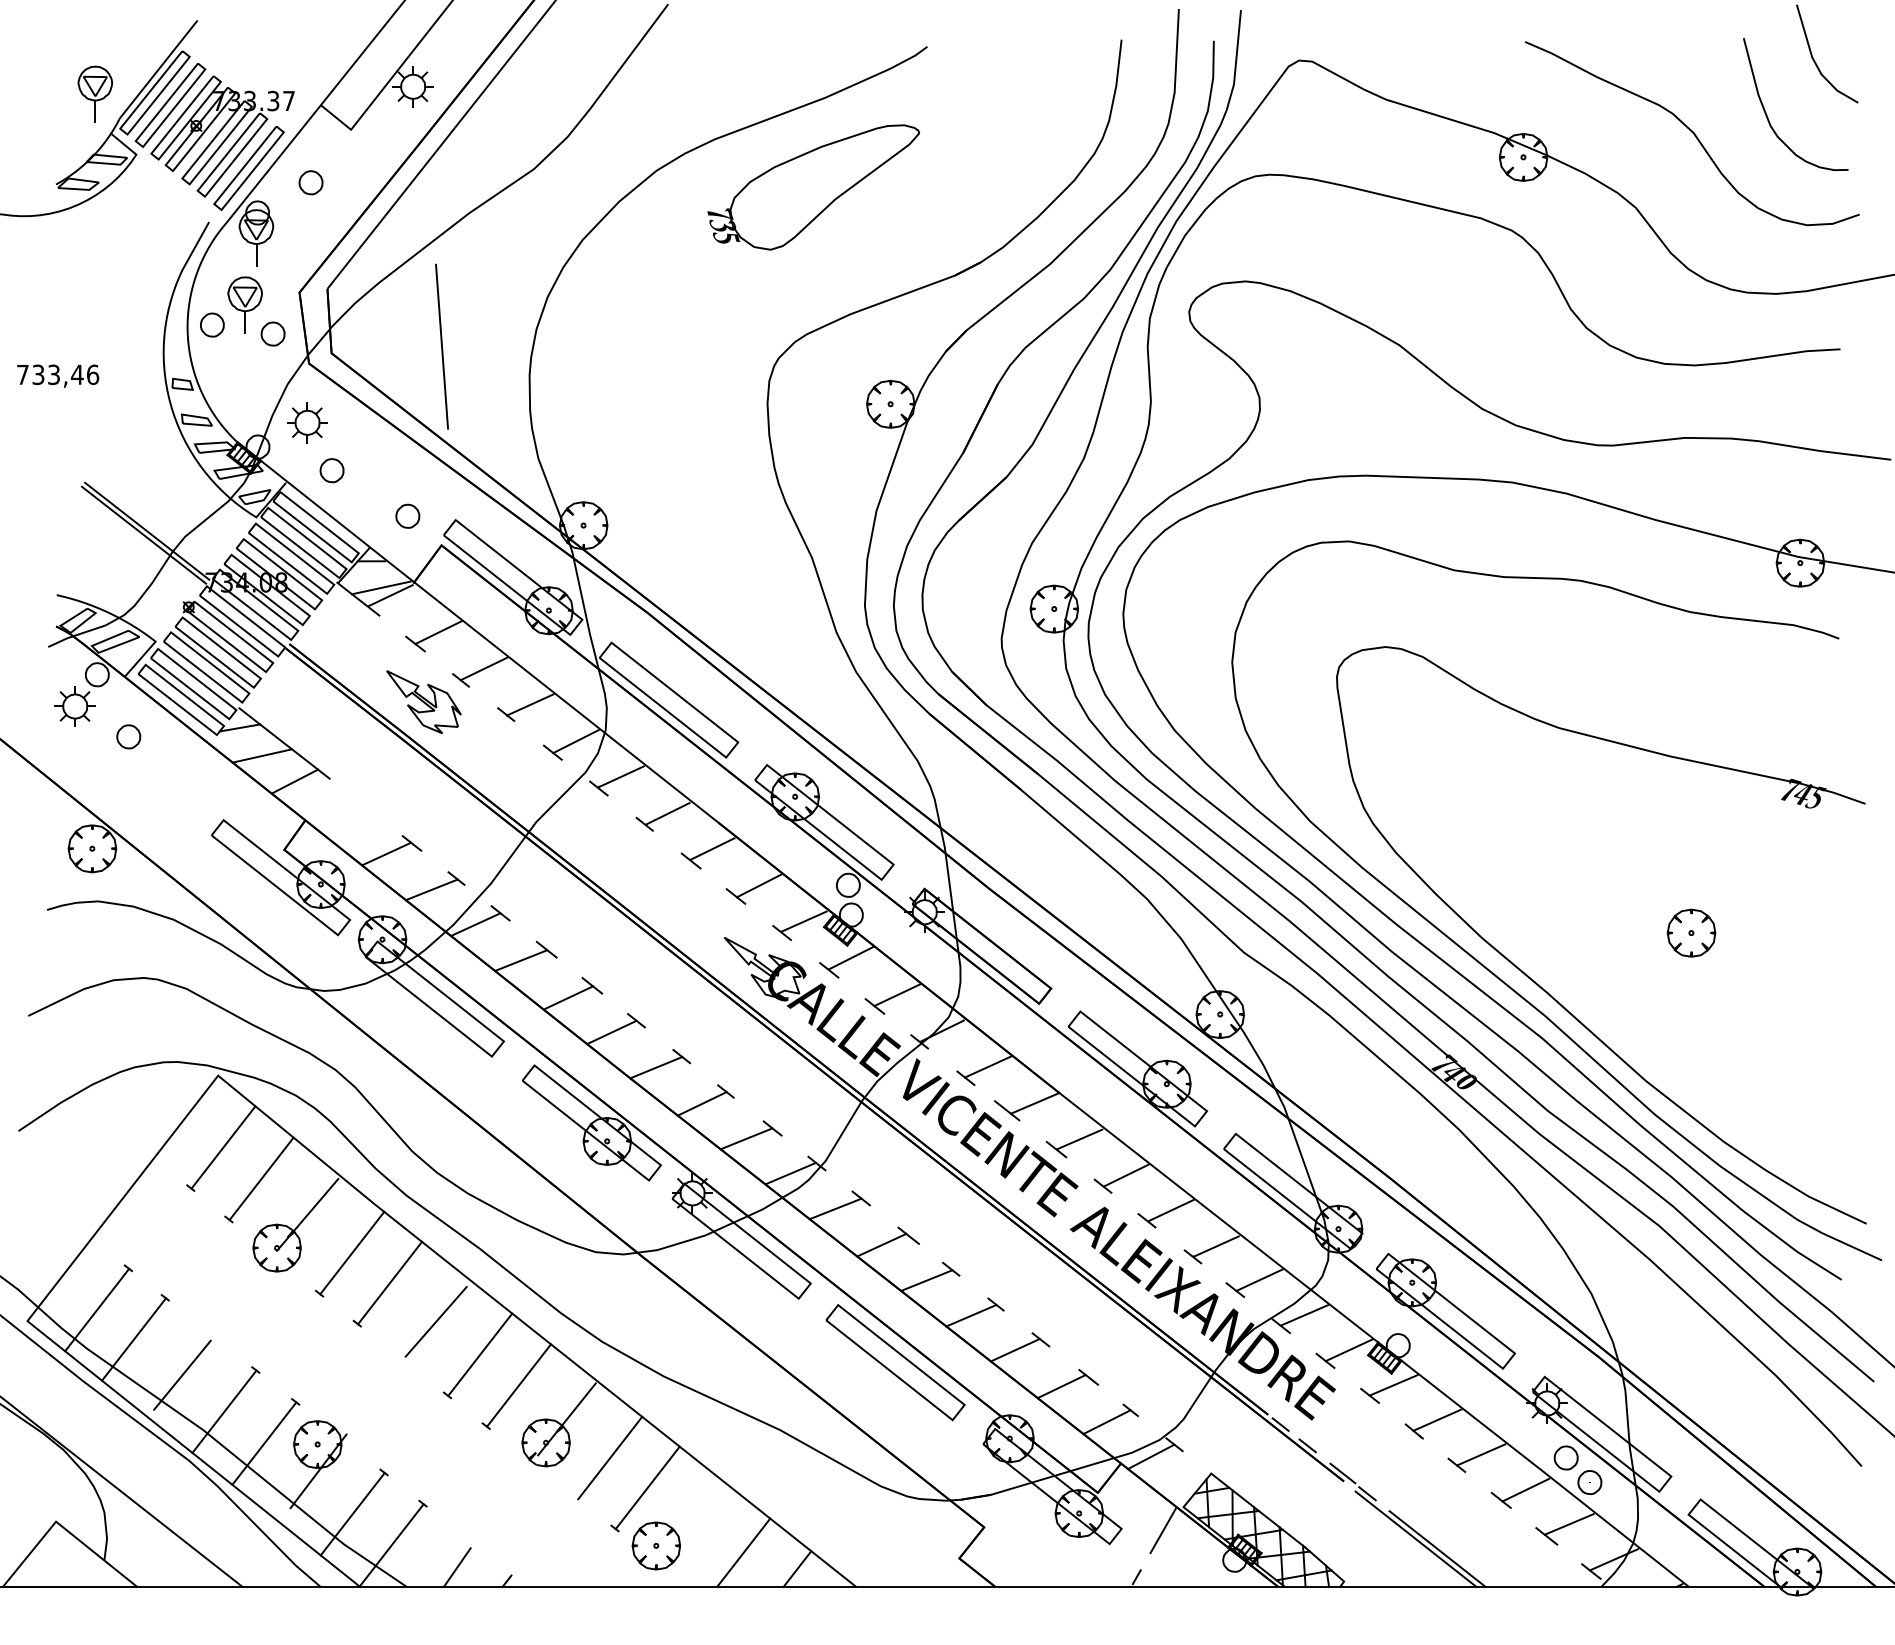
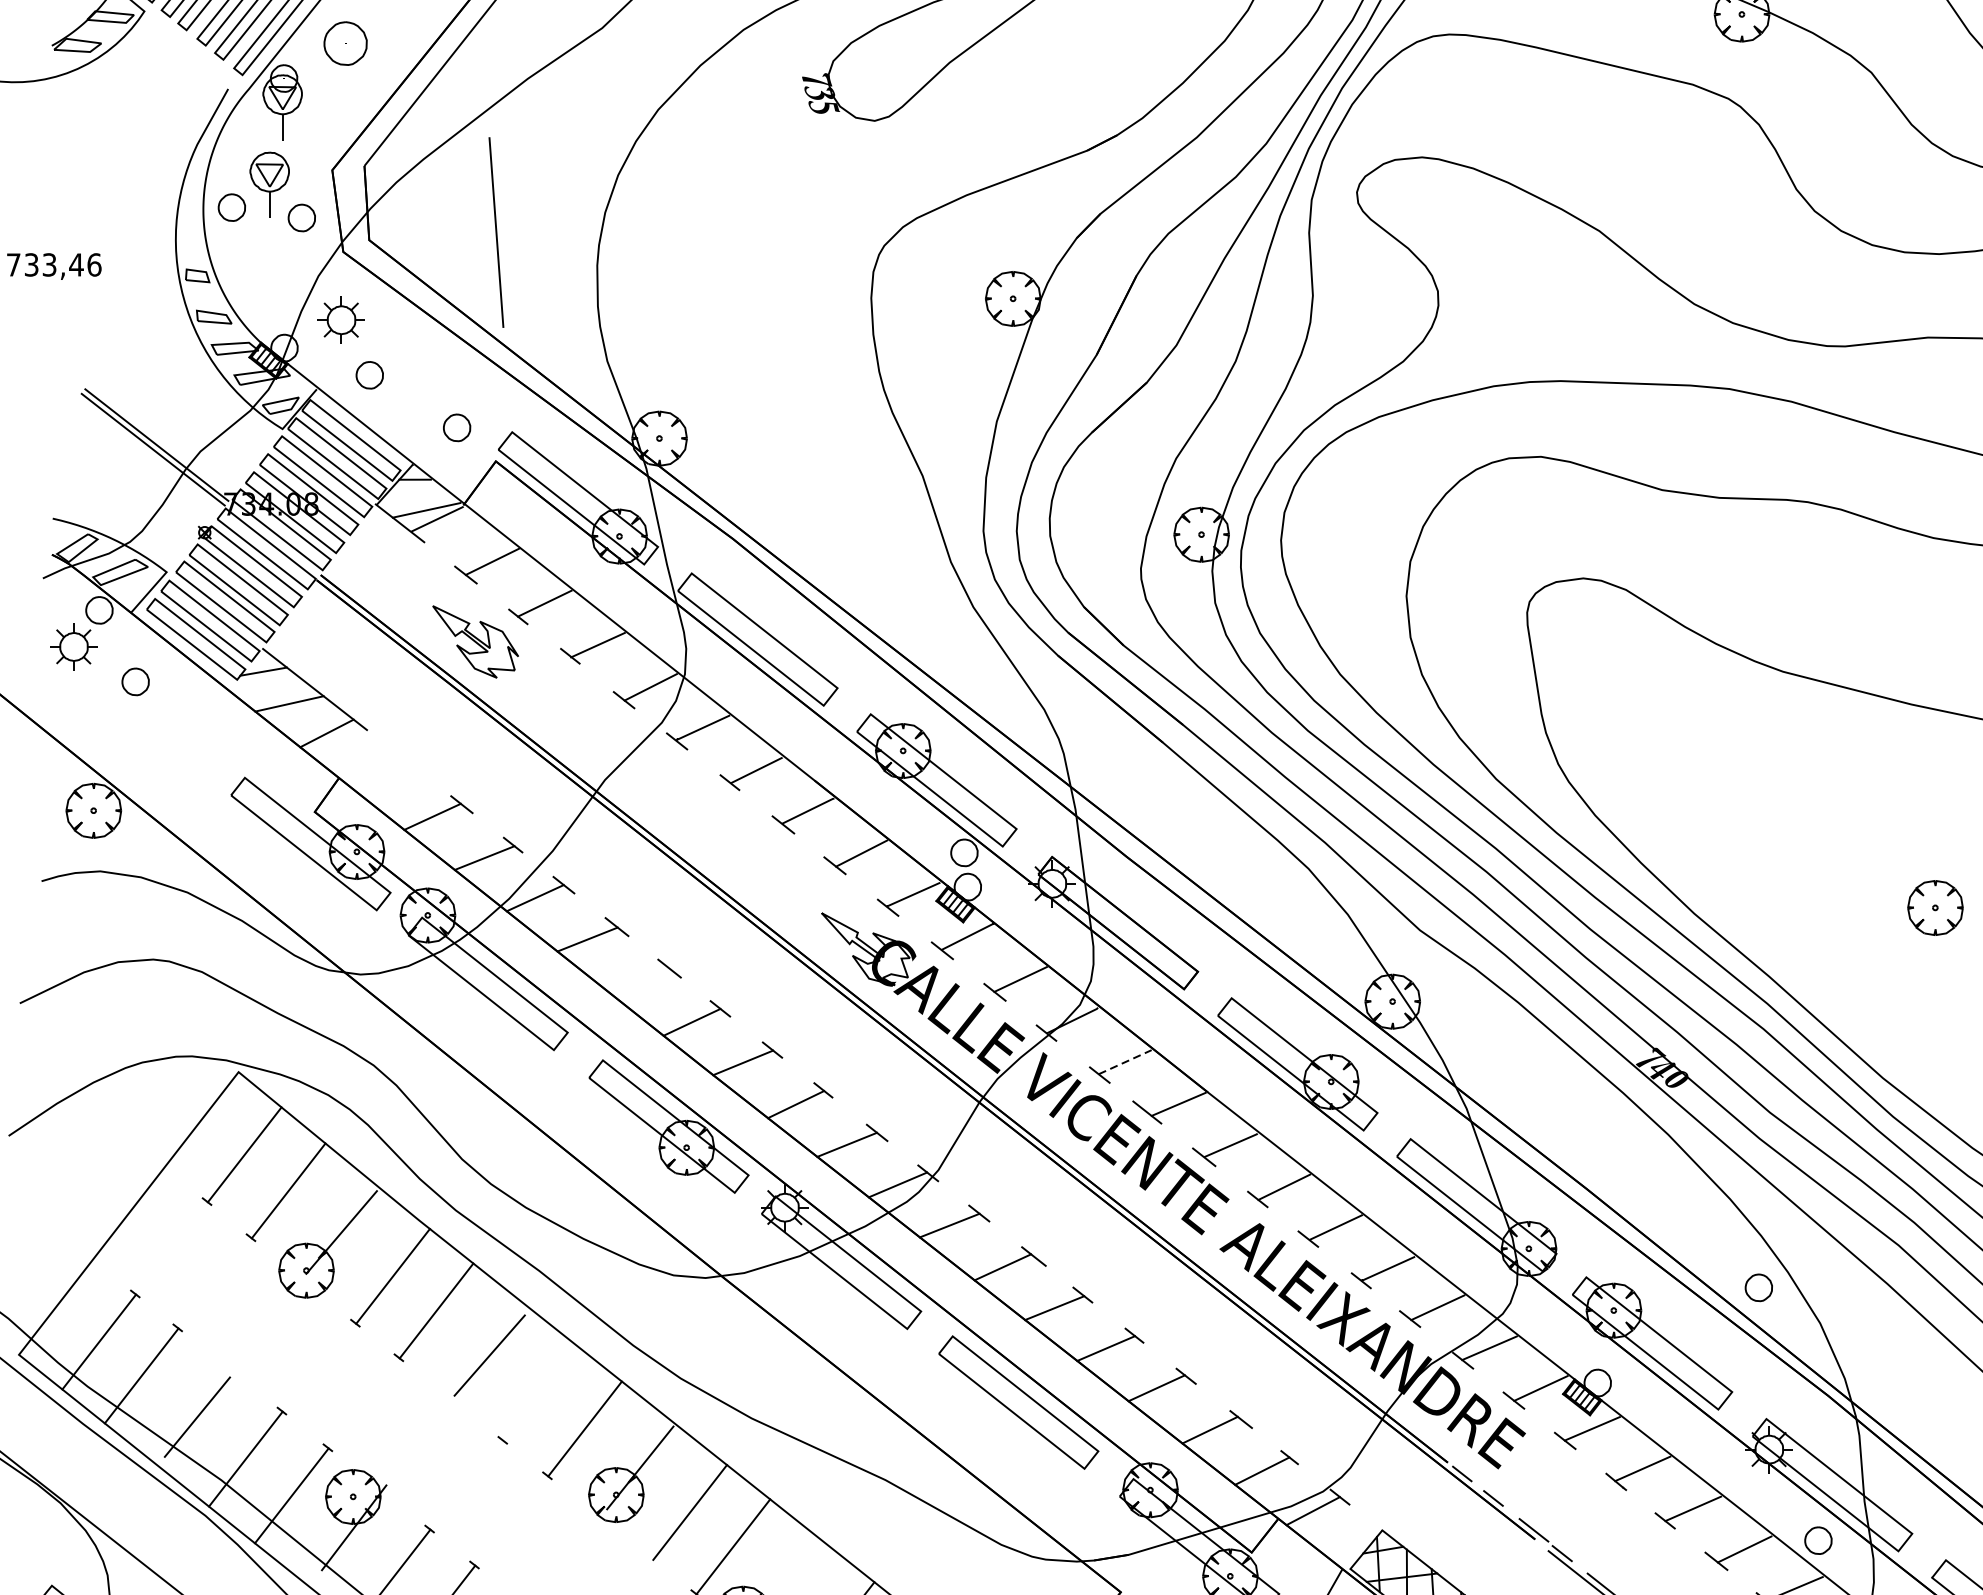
part: (310, 182) -> (344, 43), size x1.6
line: (568, 997) -> (642, 982), removed
line: (988, 1066) -> (1125, 1061), solid -> dashed
line: (480, 1354) -> (540, 1393), removed
part: (1565, 1457) -> (1758, 1287), moved

